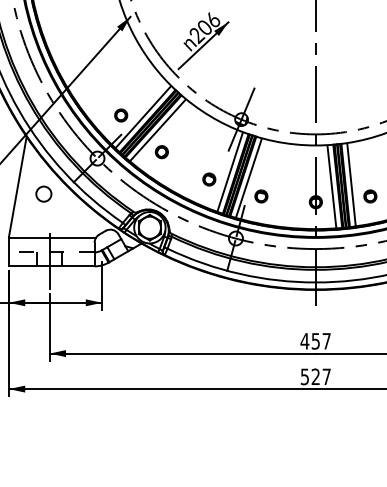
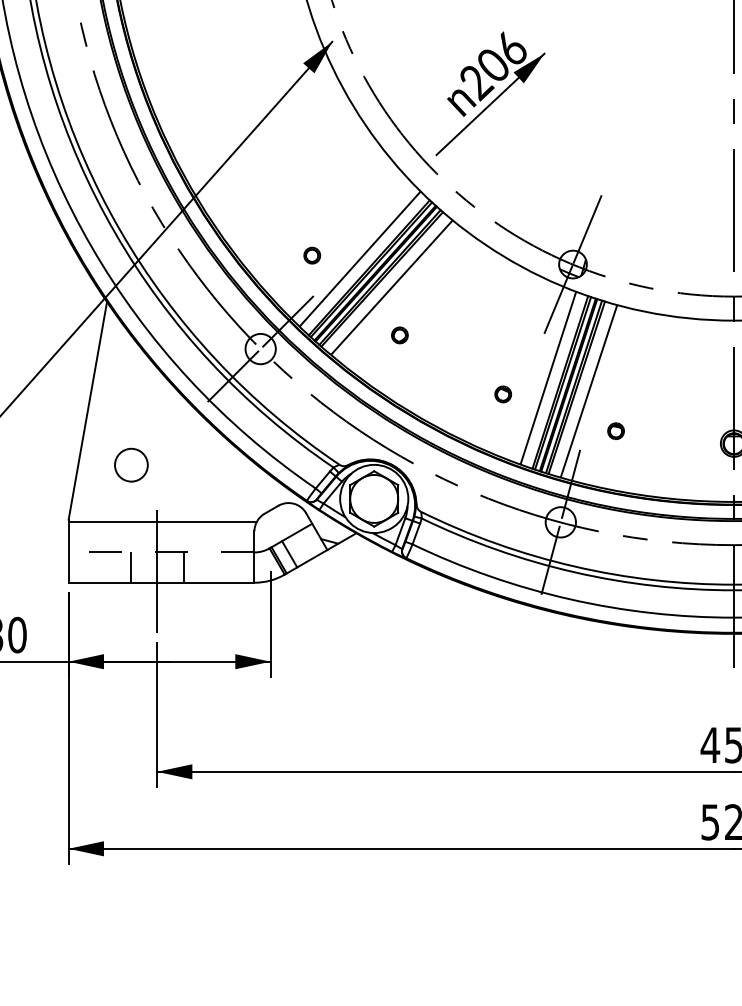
part: (121, 115) -> (312, 255), size x0.6
part: (161, 152) -> (399, 335), size x0.6
part: (209, 179) -> (503, 394), size x0.6
circle: (43, 193) -> (130, 463), moved
part: (261, 196) -> (616, 431), size x0.6

